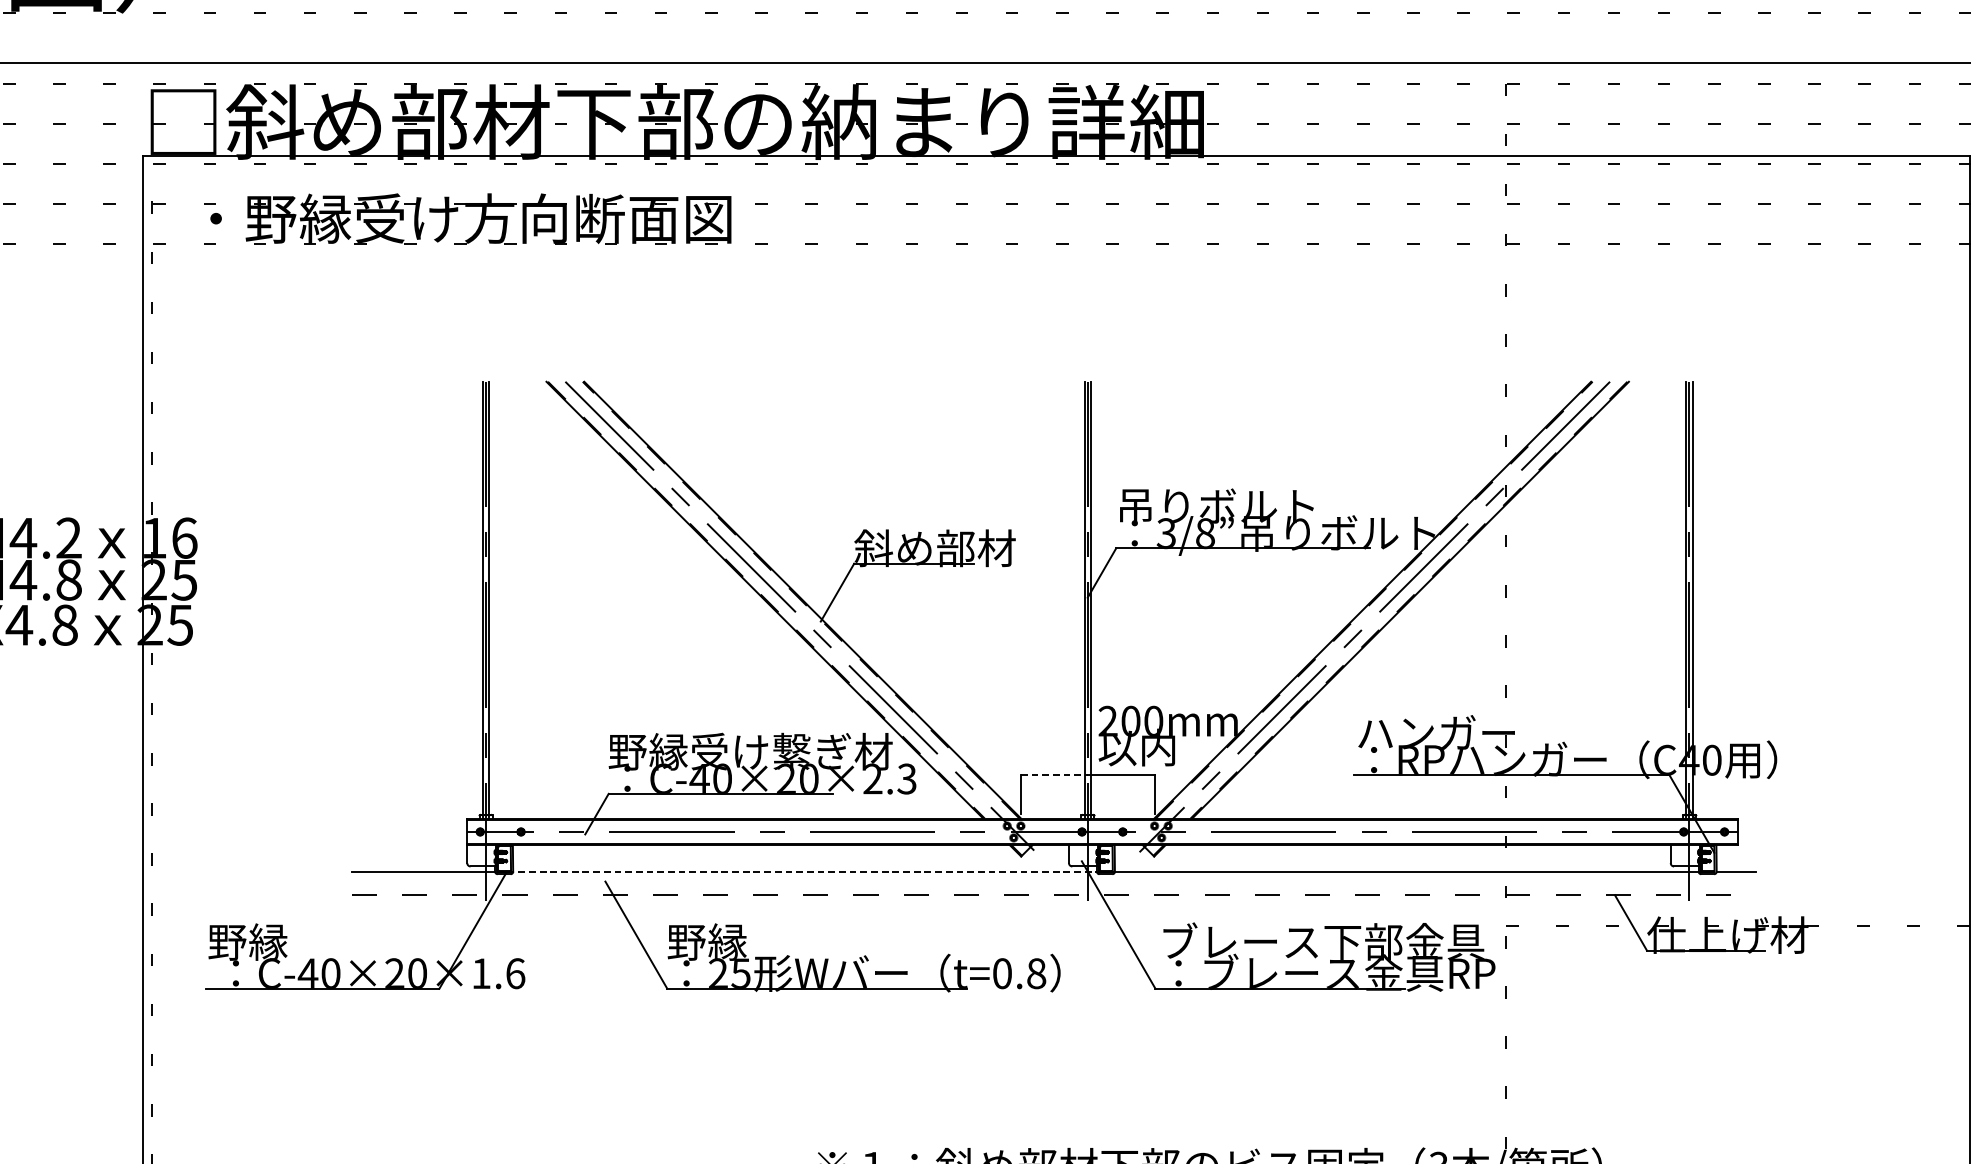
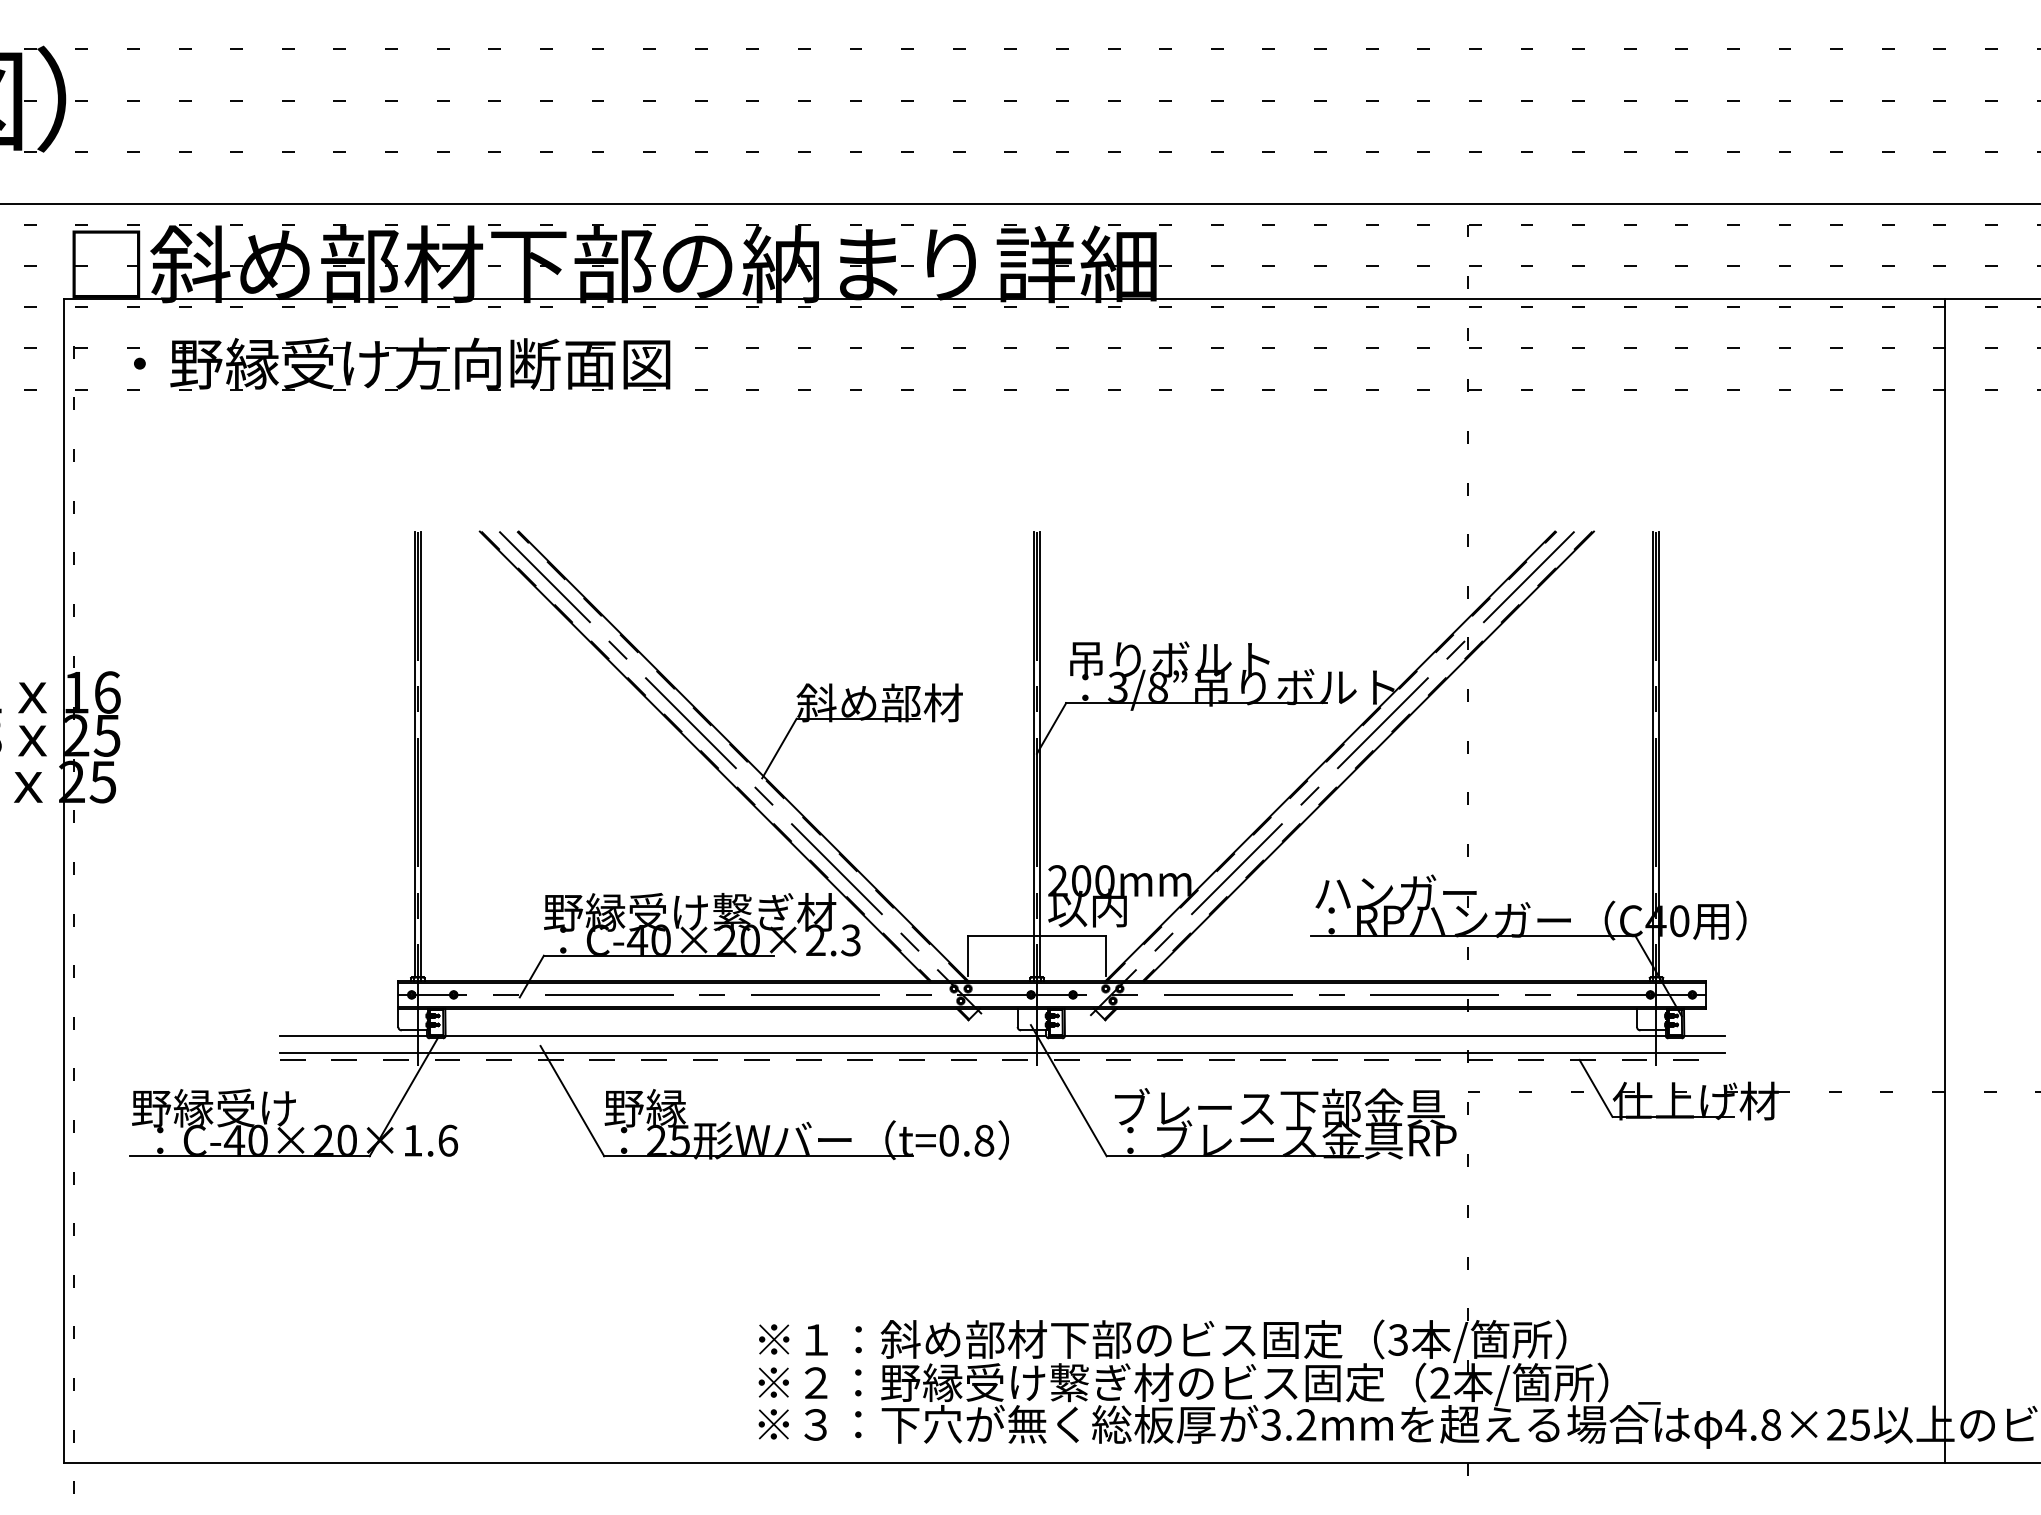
line: (1055, 775) -> (1003, 936), dashed -> solid
line: (802, 872) -> (743, 1036), dashed -> solid
line: (1053, 888) -> (1001, 1053), added
text: (329, 941) -> (256, 1107), 野縁 -> 野縁受け

